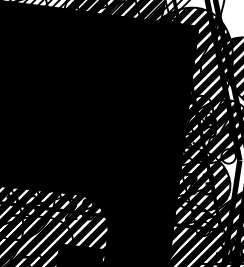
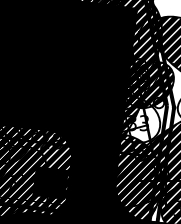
hatch: (194, 179) -> (134, 119), removed

